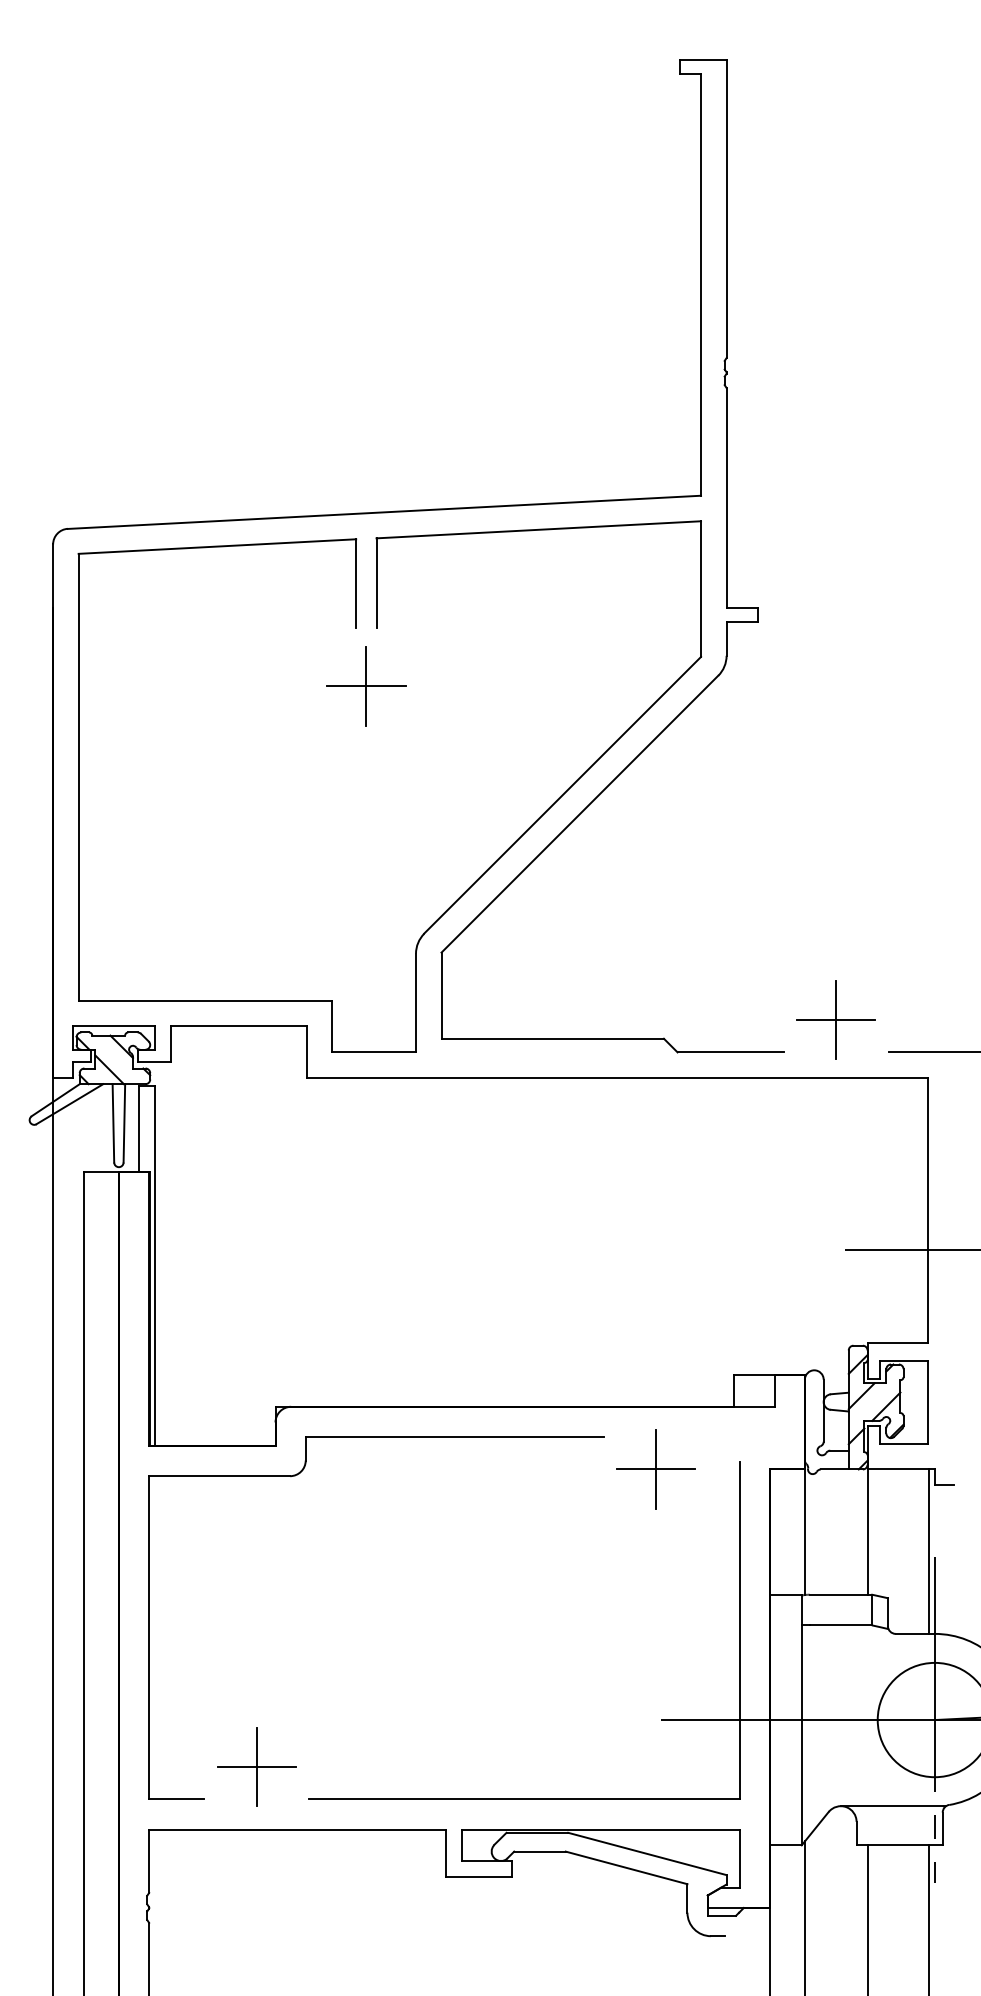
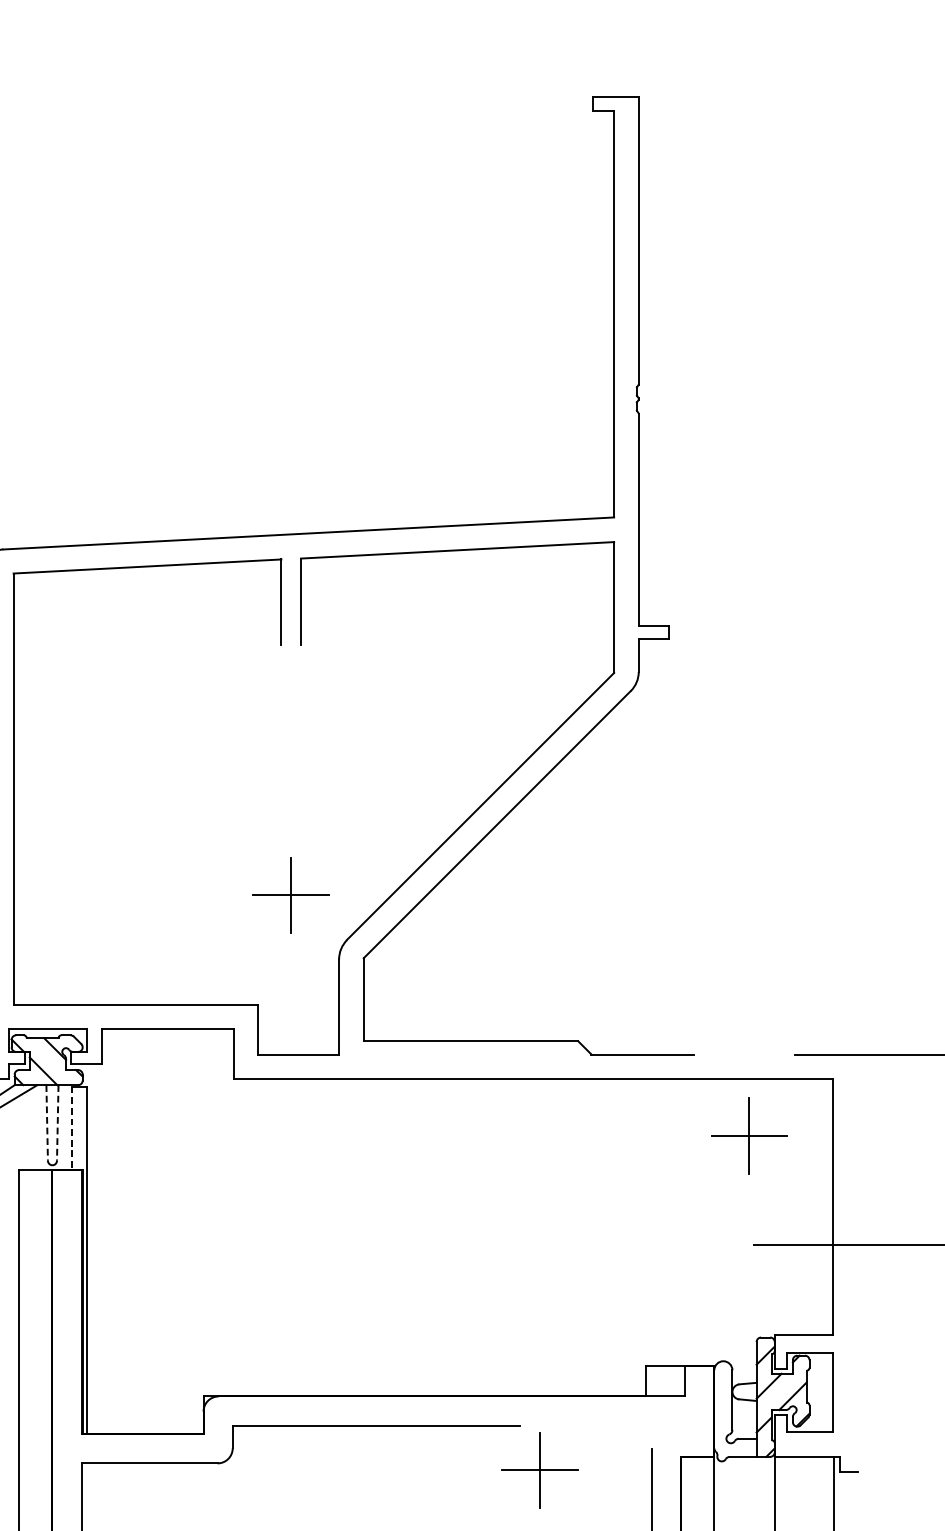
part: (366, 686) -> (291, 895), moved
part: (835, 1019) -> (748, 1135), moved
line: (113, 1123) -> (47, 1123), solid -> dashed
line: (124, 1123) -> (57, 1123), solid -> dashed
line: (139, 1129) -> (72, 1128), solid -> dashed
part: (655, 1469) -> (539, 1470), moved

